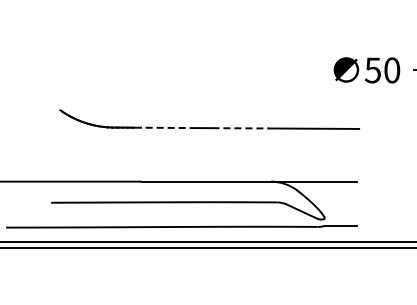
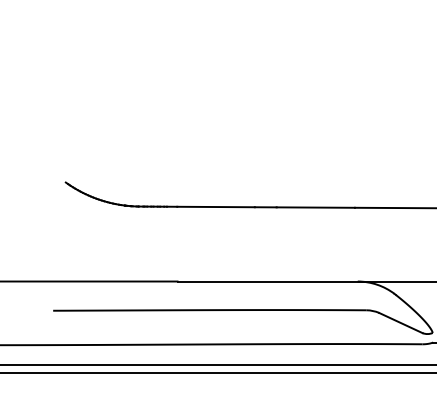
line: (168, 127) -> (215, 206), dashed -> solid
line: (241, 128) -> (316, 207), dashed -> solid

